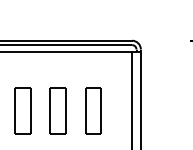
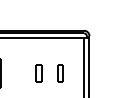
part: (23, 110) -> (17, 73), removed
part: (57, 110) -> (38, 73), size x0.6
part: (93, 110) -> (60, 73), size x0.6

